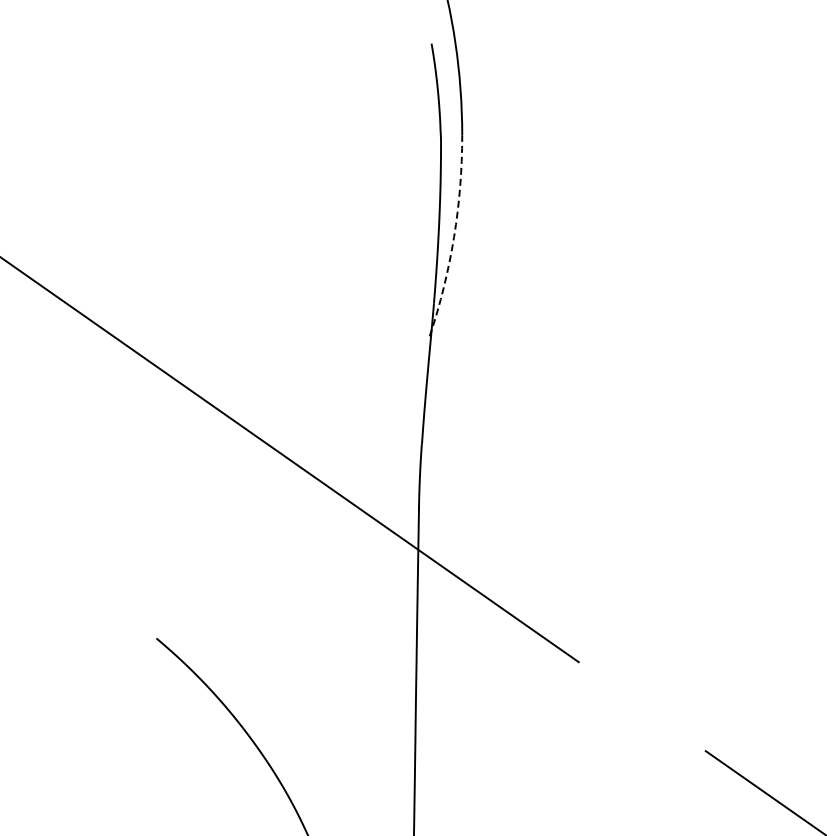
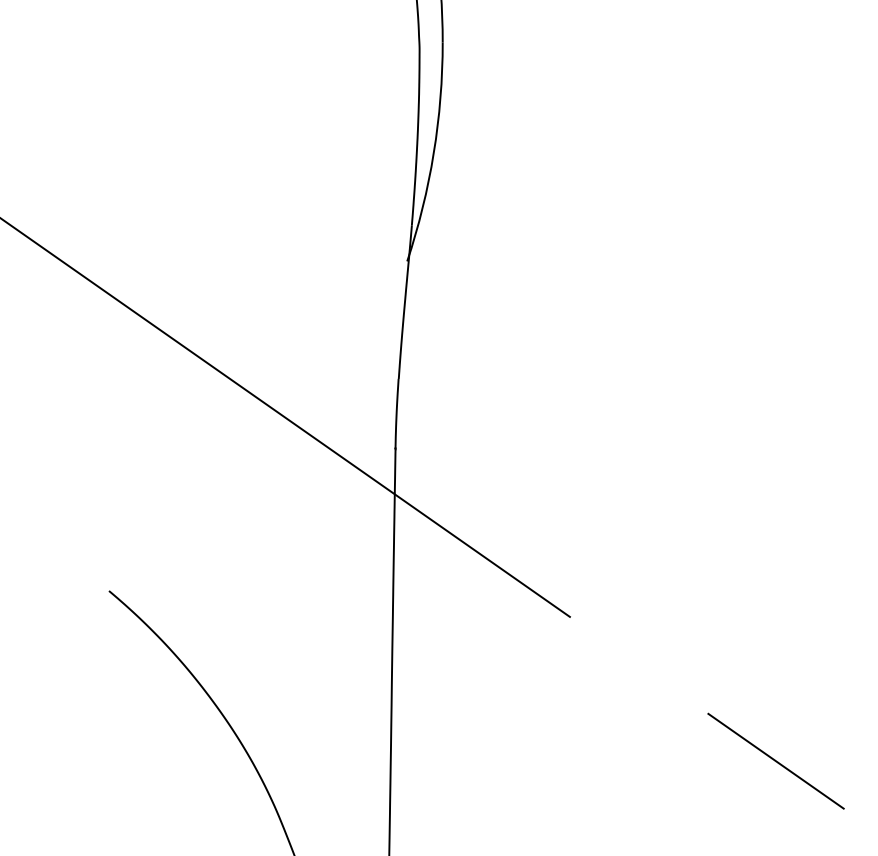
arc: (454, 237) -> (434, 153), dashed -> solid

